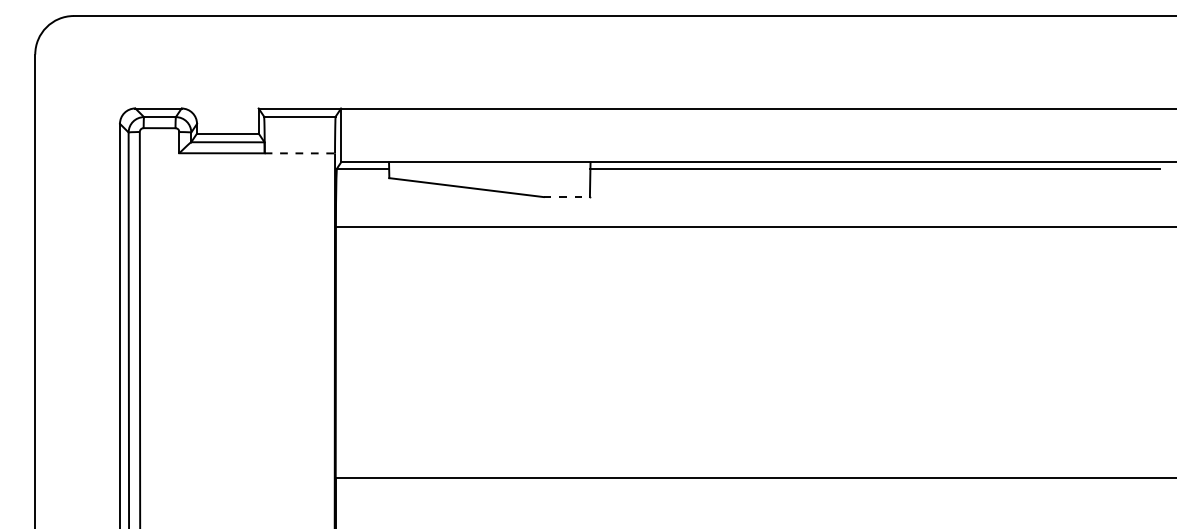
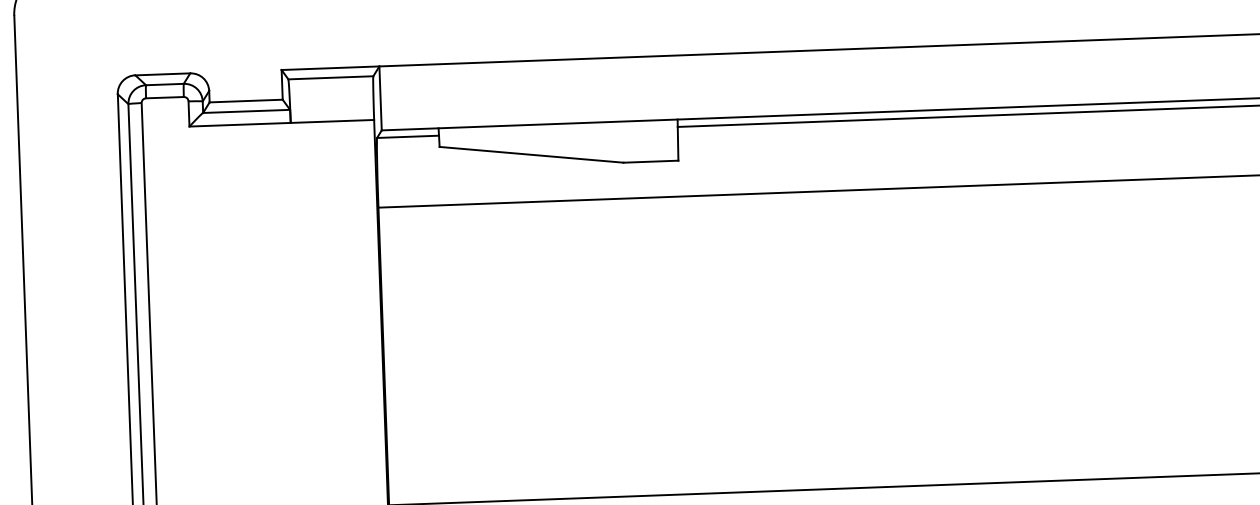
line: (300, 153) -> (333, 121), dashed -> solid
line: (567, 197) -> (651, 162), dashed -> solid

